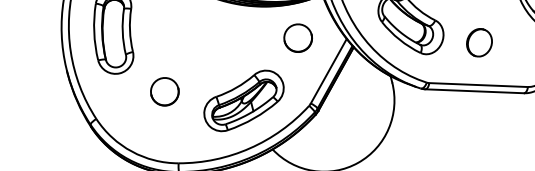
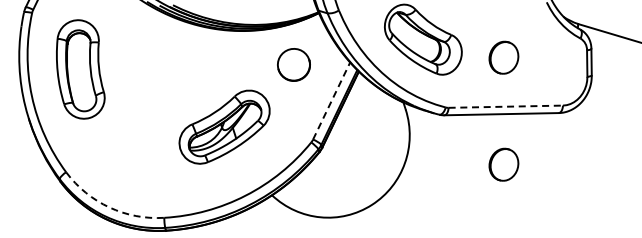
line: (328, 71) -> (331, 101), solid -> dashed
line: (479, 84) -> (506, 106), solid -> dashed
part: (164, 92) -> (143, 136), removed
part: (243, 100) -> (224, 126), moved
part: (473, 134) -> (503, 164), added
arc: (131, 151) -> (109, 207), solid -> dashed

